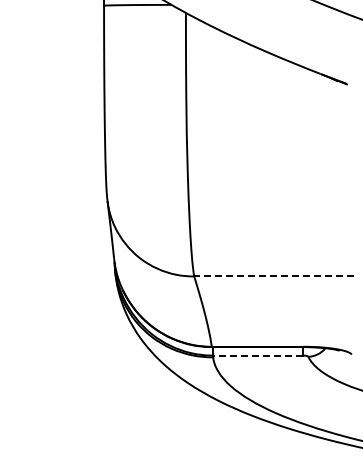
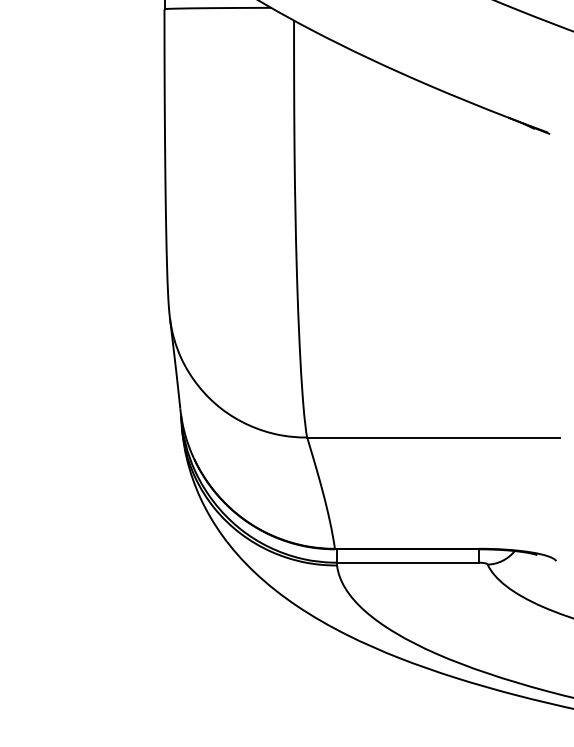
line: (274, 276) -> (434, 437), dashed -> solid
line: (257, 355) -> (407, 562), dashed -> solid

